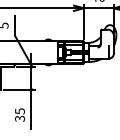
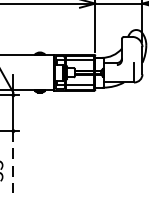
line: (31, 109) -> (13, 162), solid -> dashed

